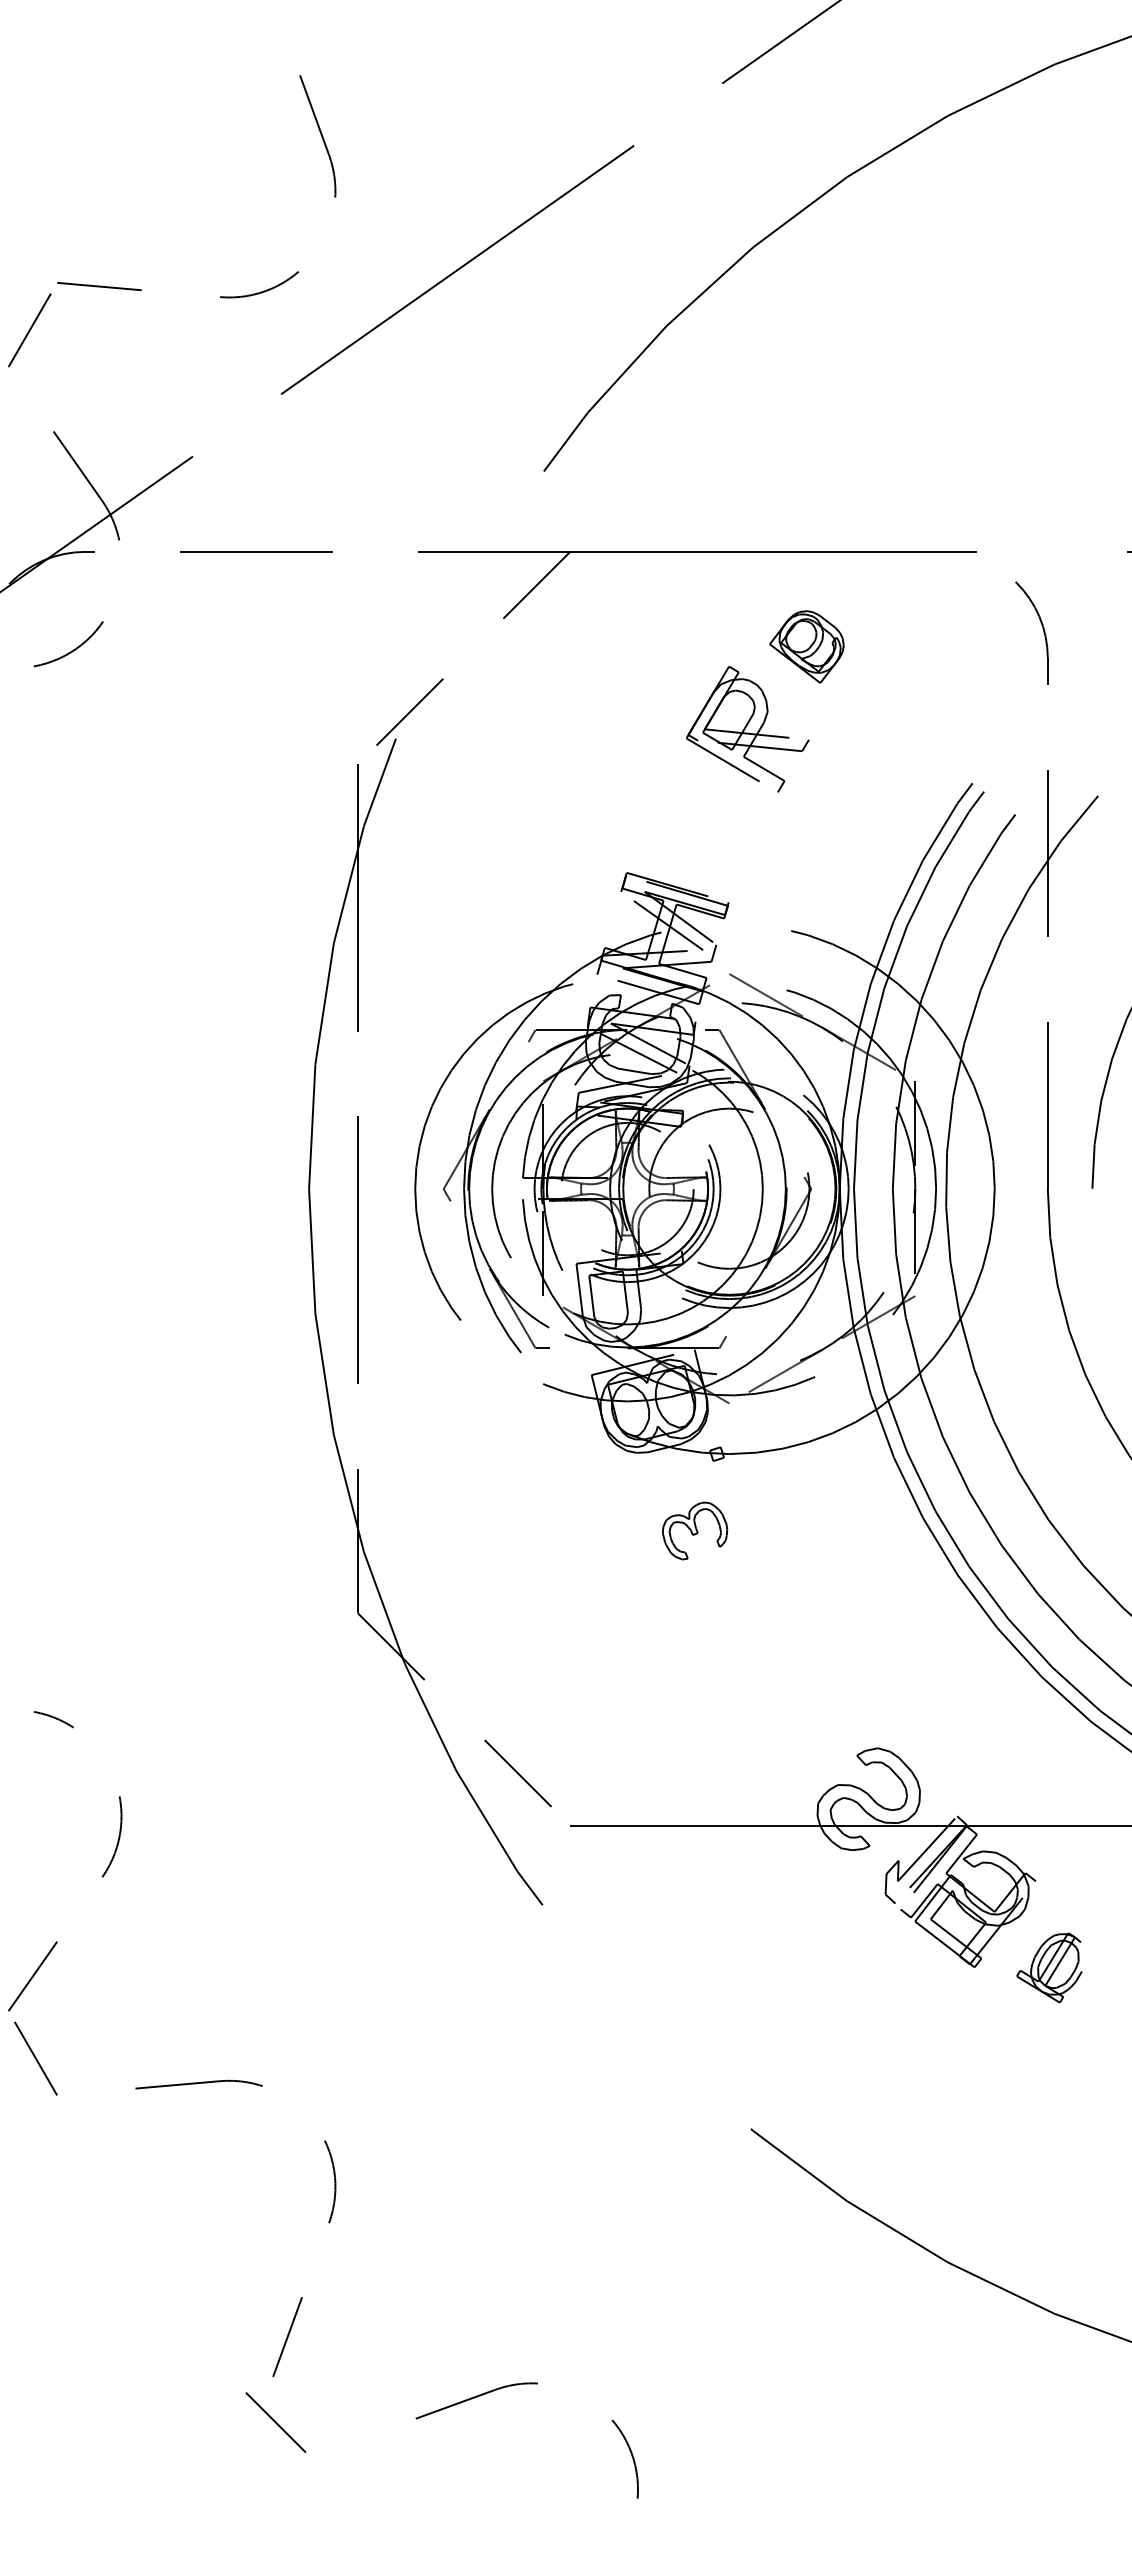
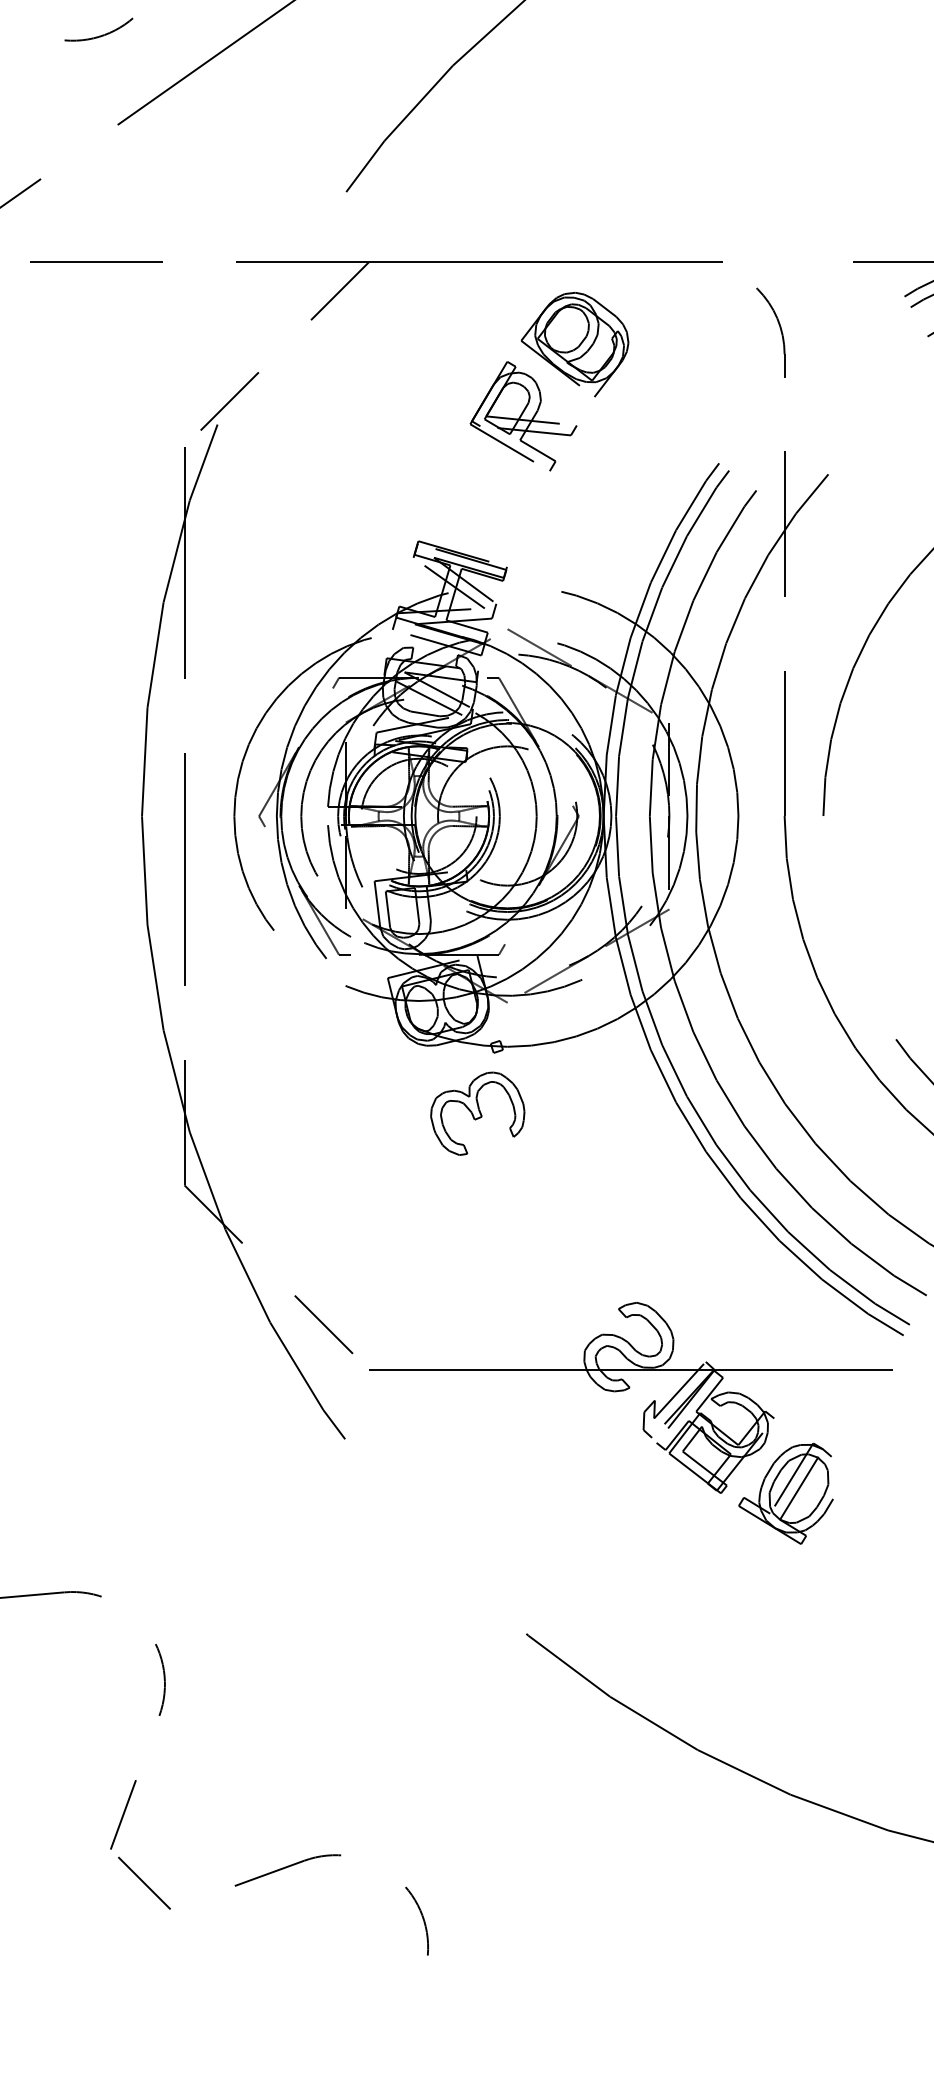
part: (806, 646) -> (574, 344), size x1.67
part: (694, 1530) -> (477, 1113), size x1.67
part: (1049, 1967) -> (786, 1493), size x1.67
line: (275, 2422) -> (144, 1883), moved

